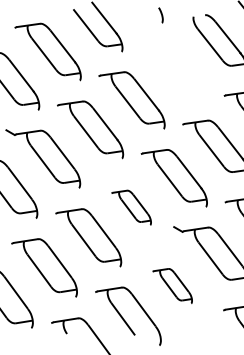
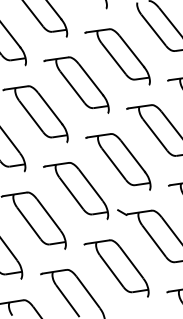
part: (173, 71) -> (117, 56), added
part: (131, 207) -> (76, 190), size x1.67
part: (172, 285) -> (116, 267), size x1.67

